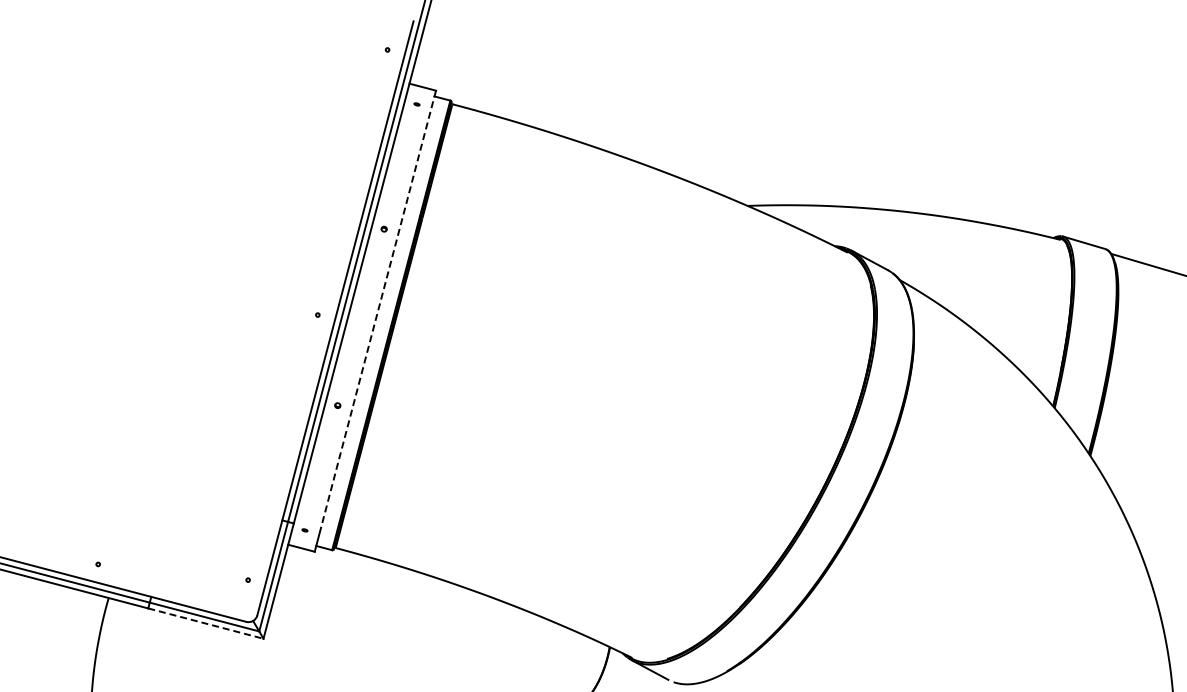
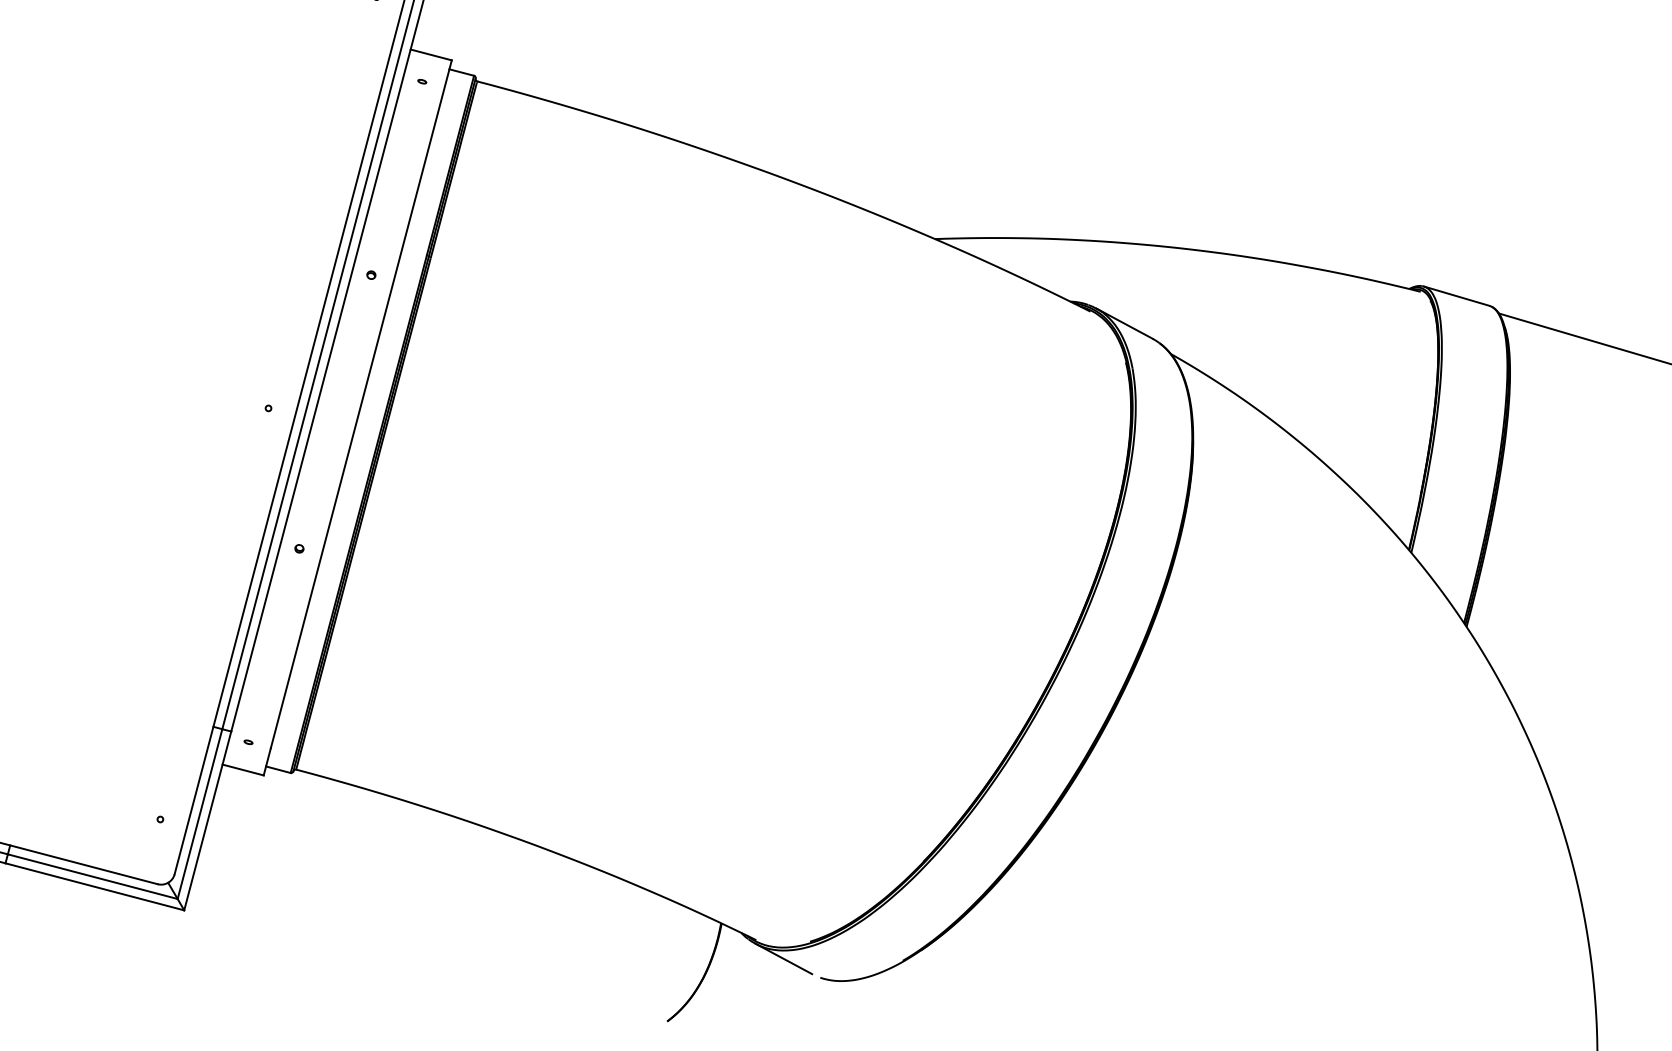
line: (377, 312) -> (361, 404), dashed -> solid
line: (205, 623) -> (94, 886), dashed -> solid

